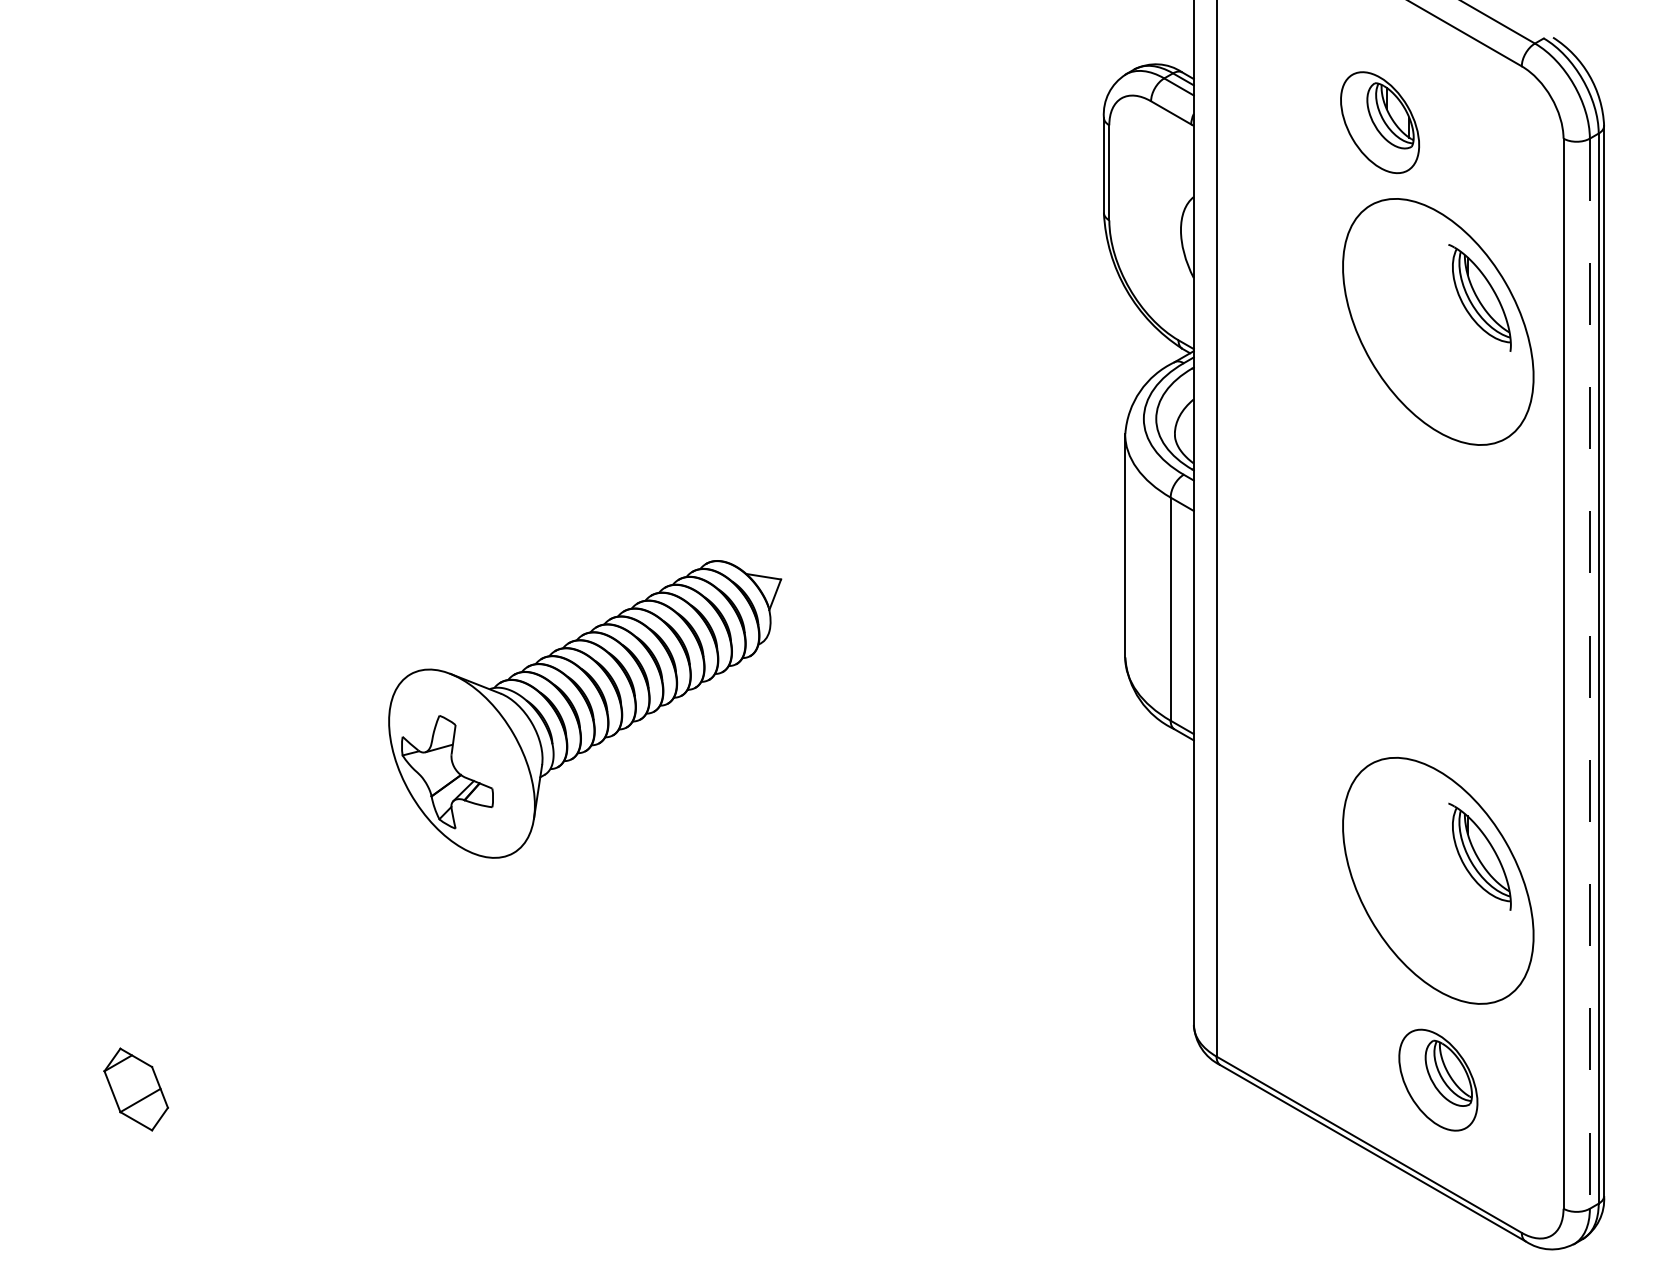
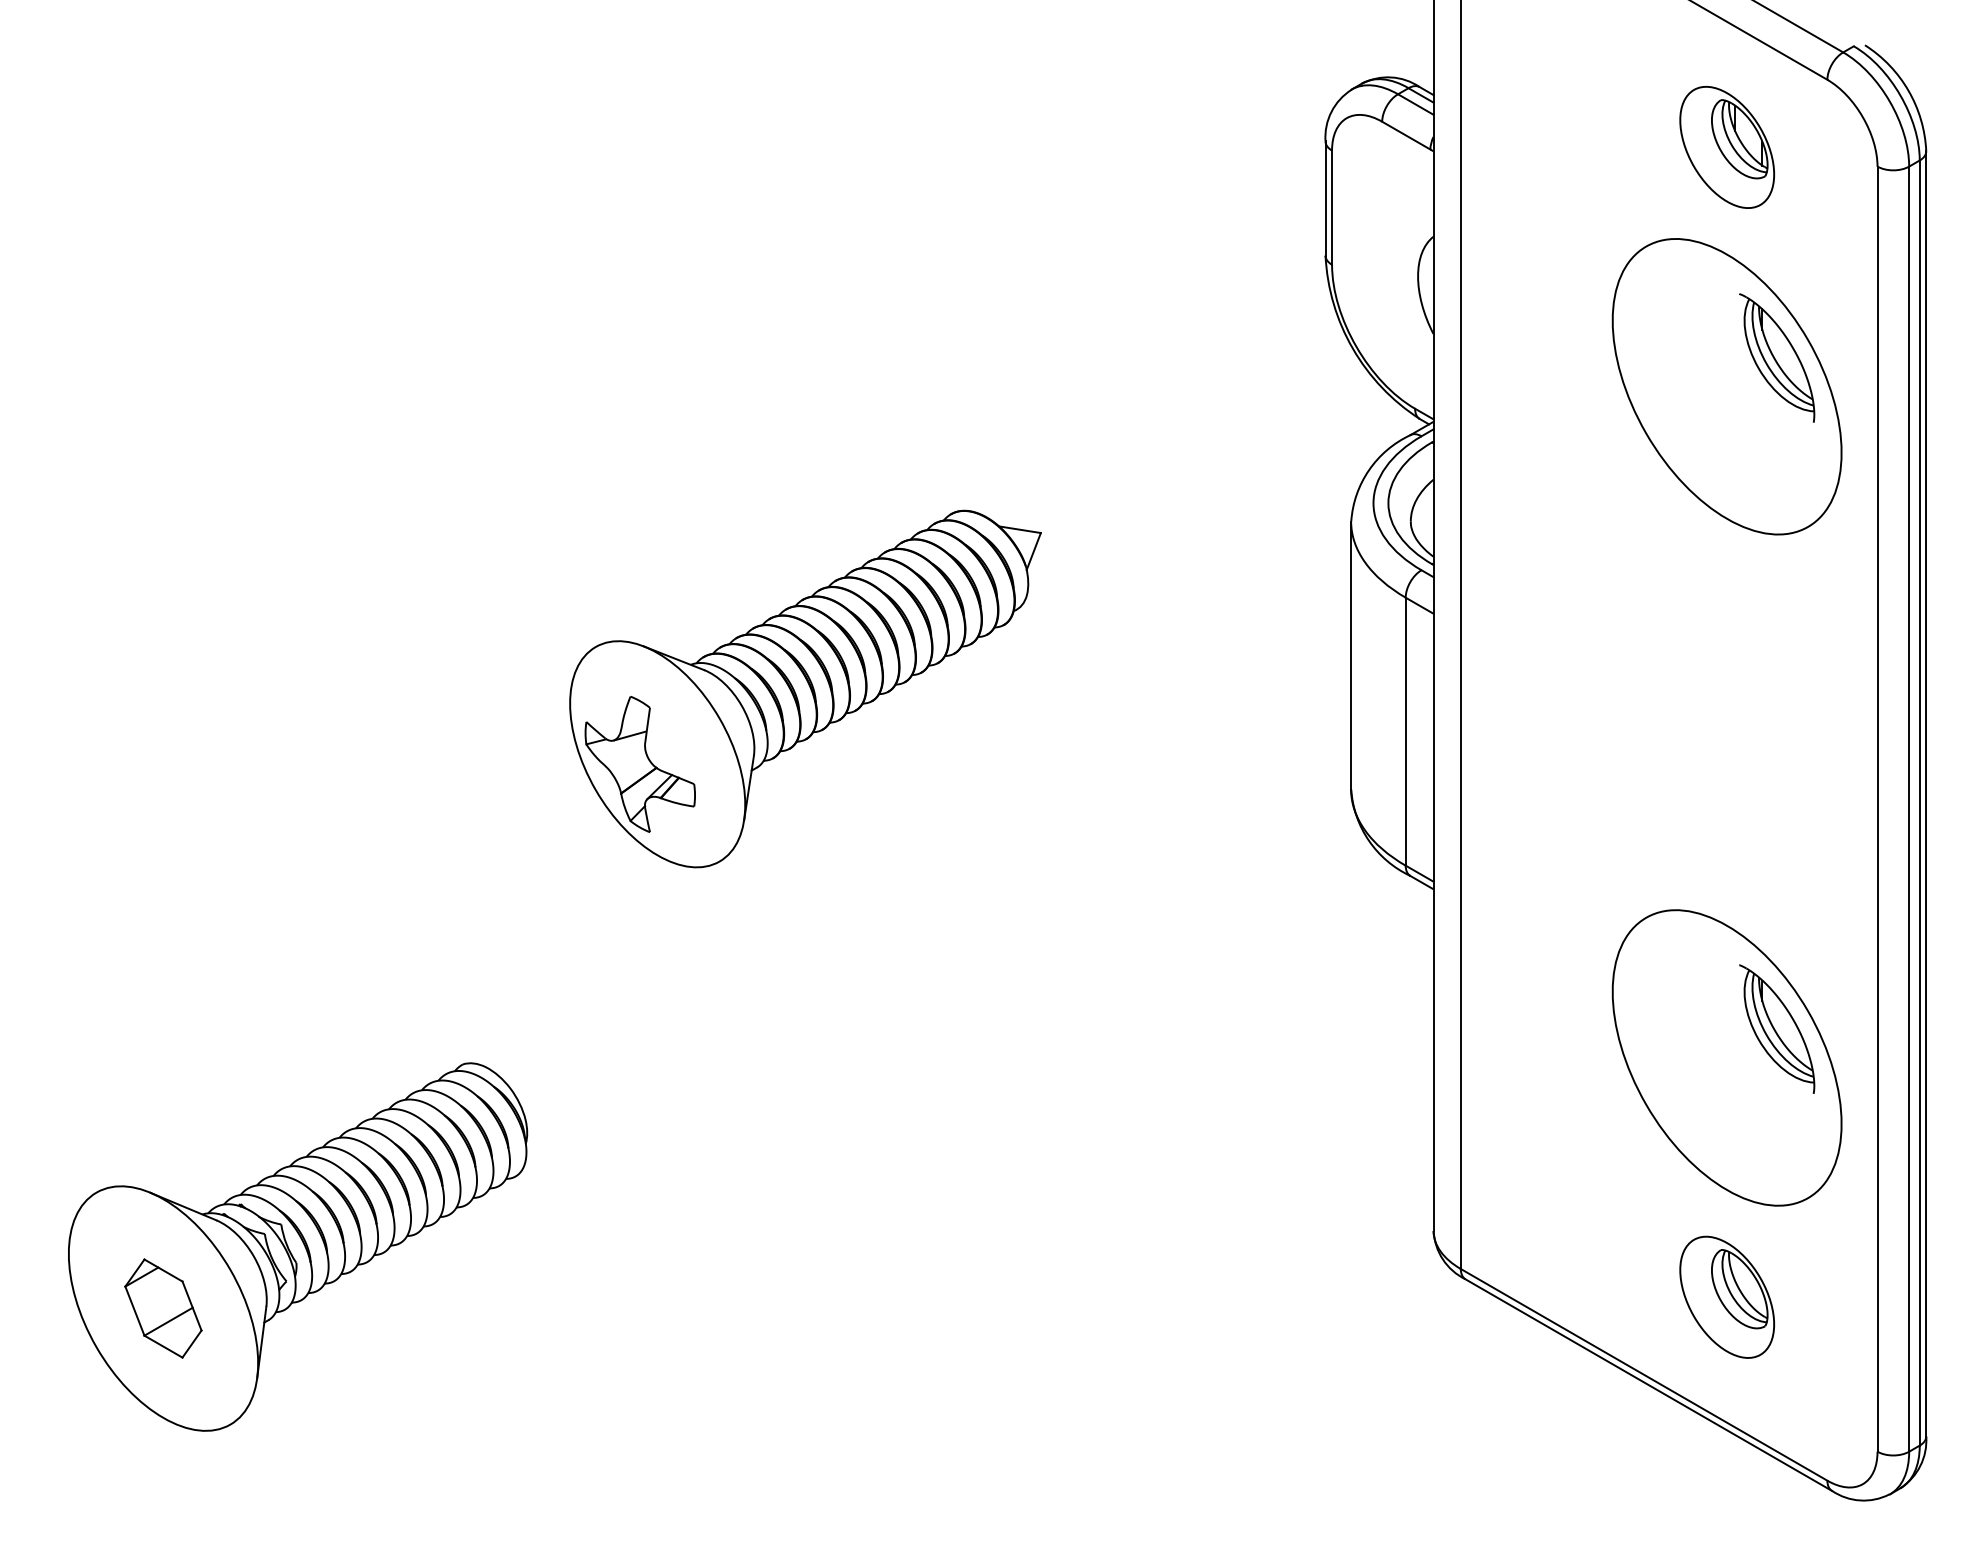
part: (1379, 121) -> (1726, 146), moved
line: (1590, 673) -> (1909, 809), dashed -> solid
part: (585, 708) -> (805, 688), moved
part: (248, 1037) -> (298, 1246), added

